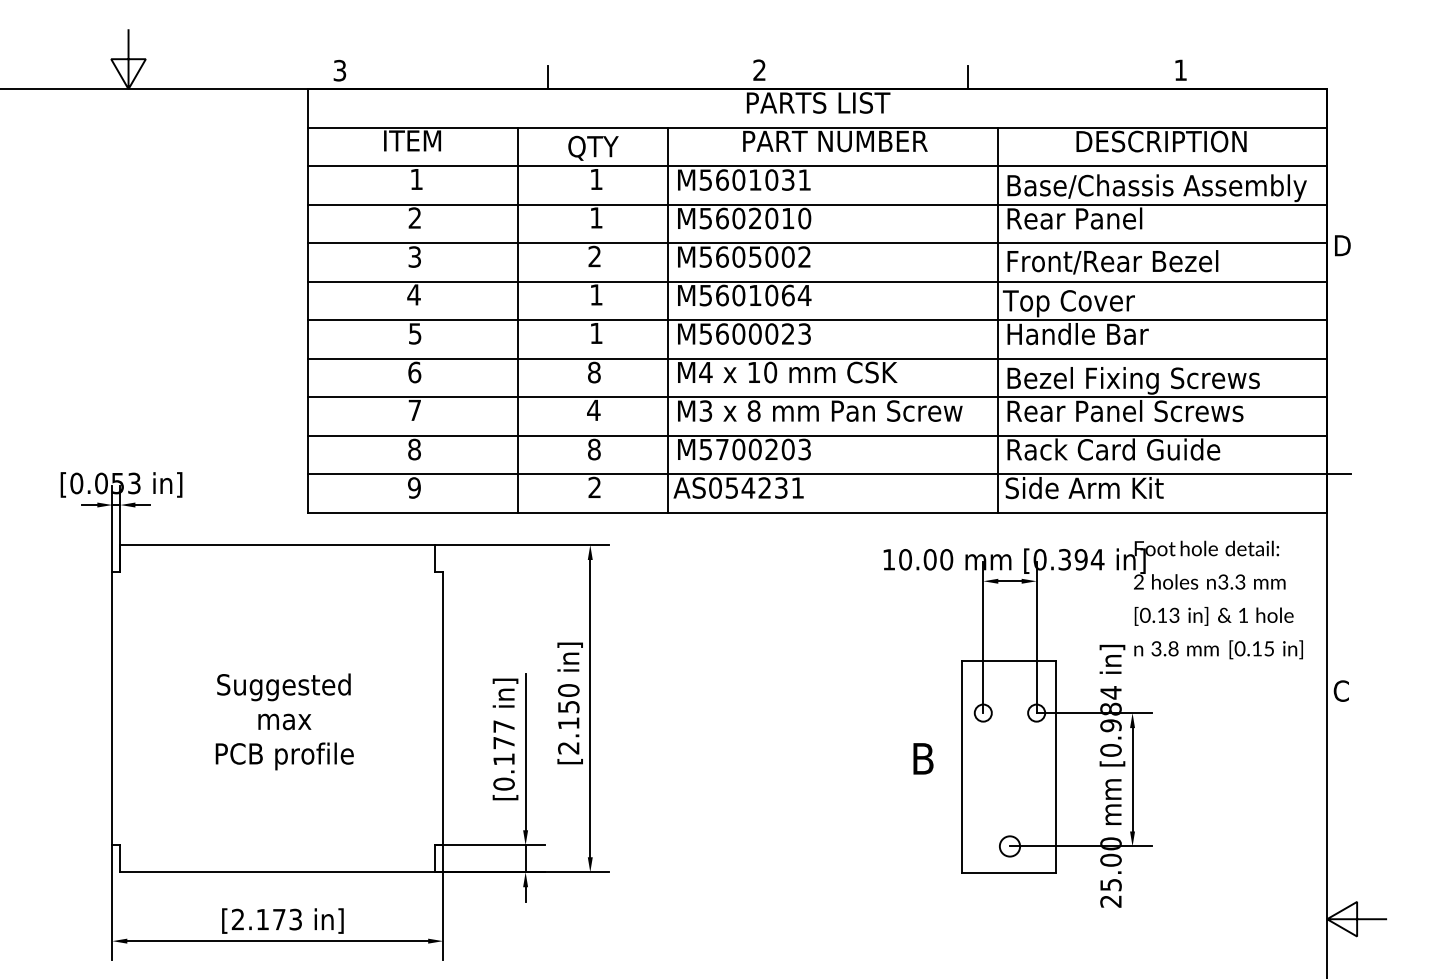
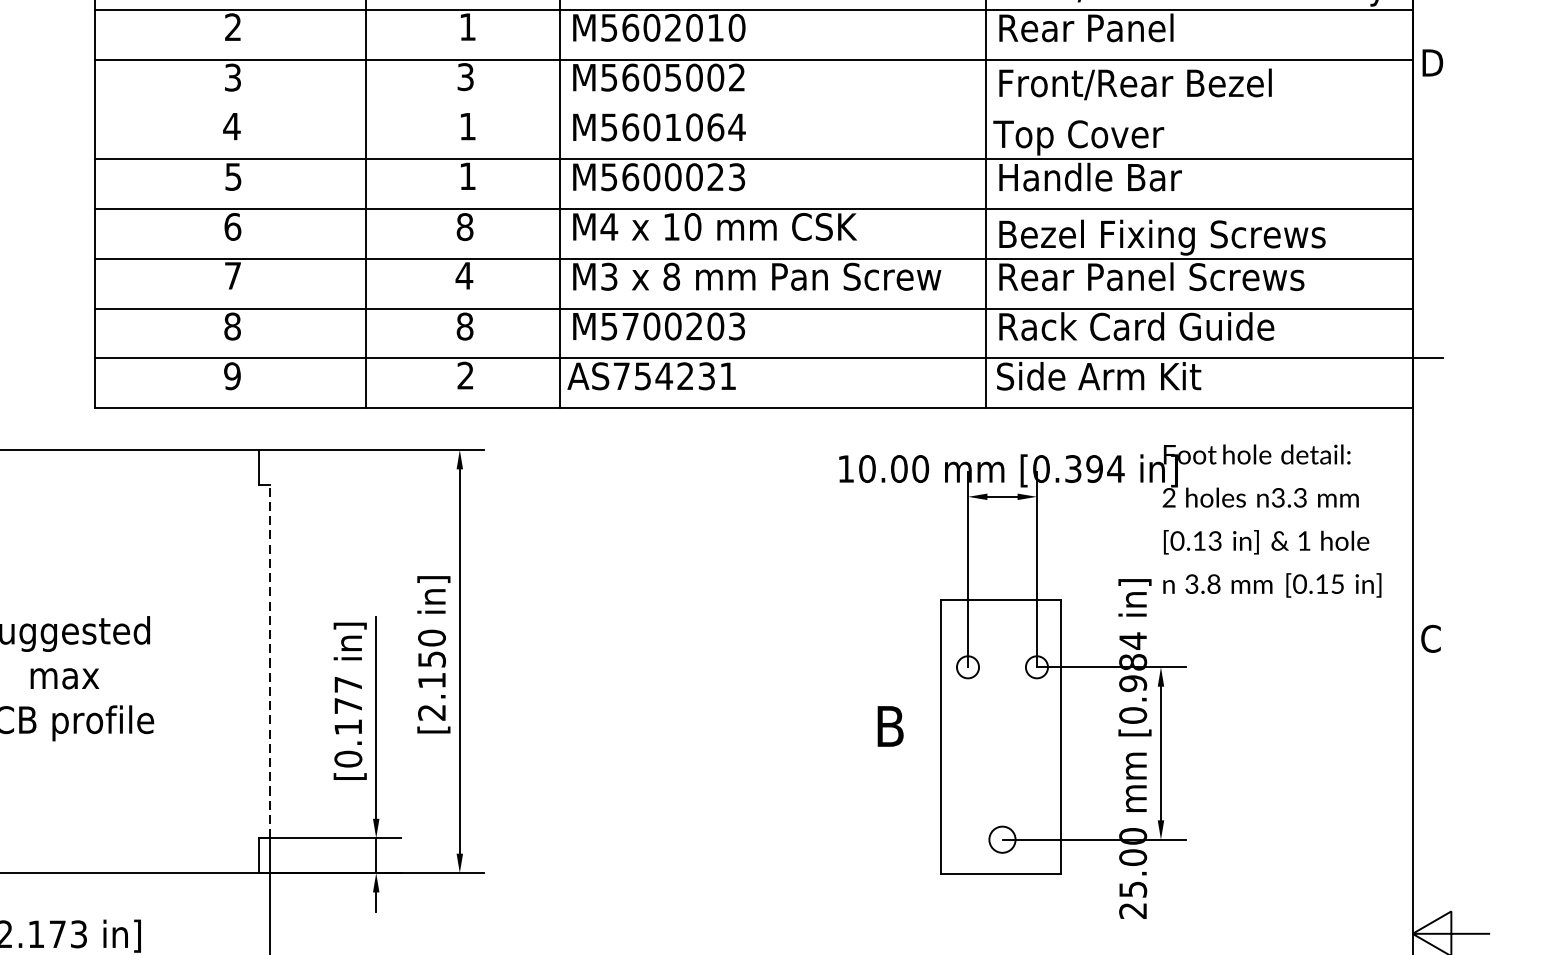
text: (594, 256) -> (465, 76), 2 -> 3
line: (817, 281) -> (753, 109), removed
text: (715, 487) -> (621, 375), AS054231 -> AS754231
line: (443, 708) -> (270, 661), solid -> dashed

